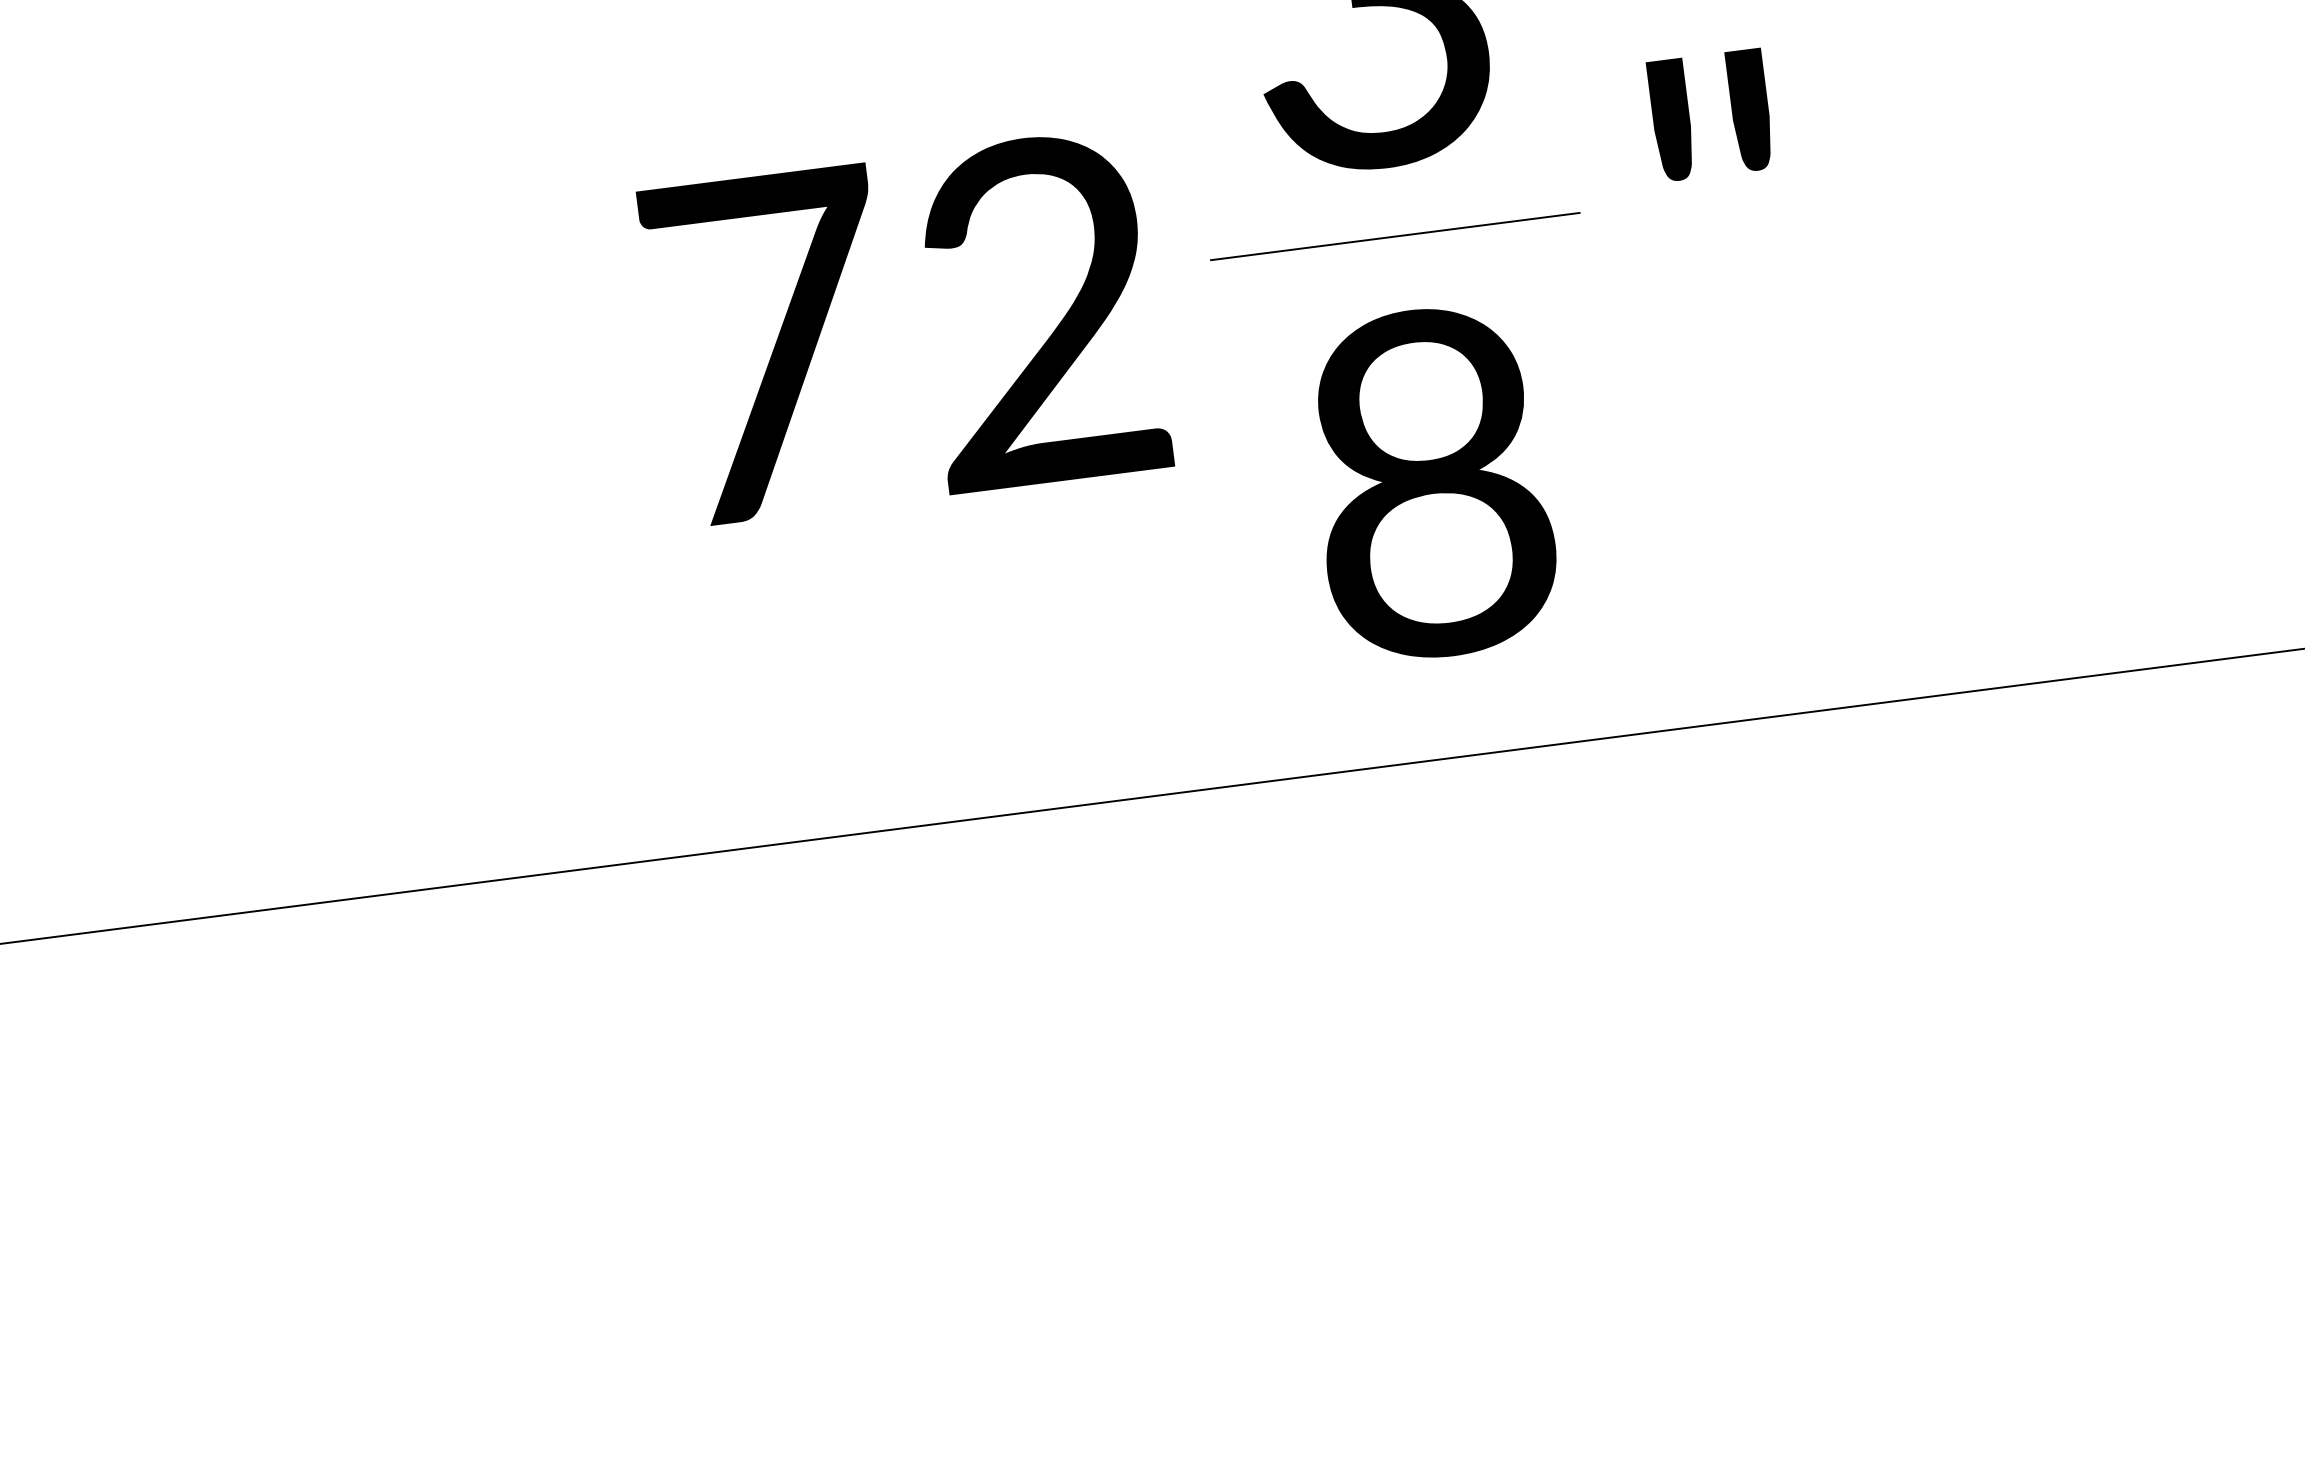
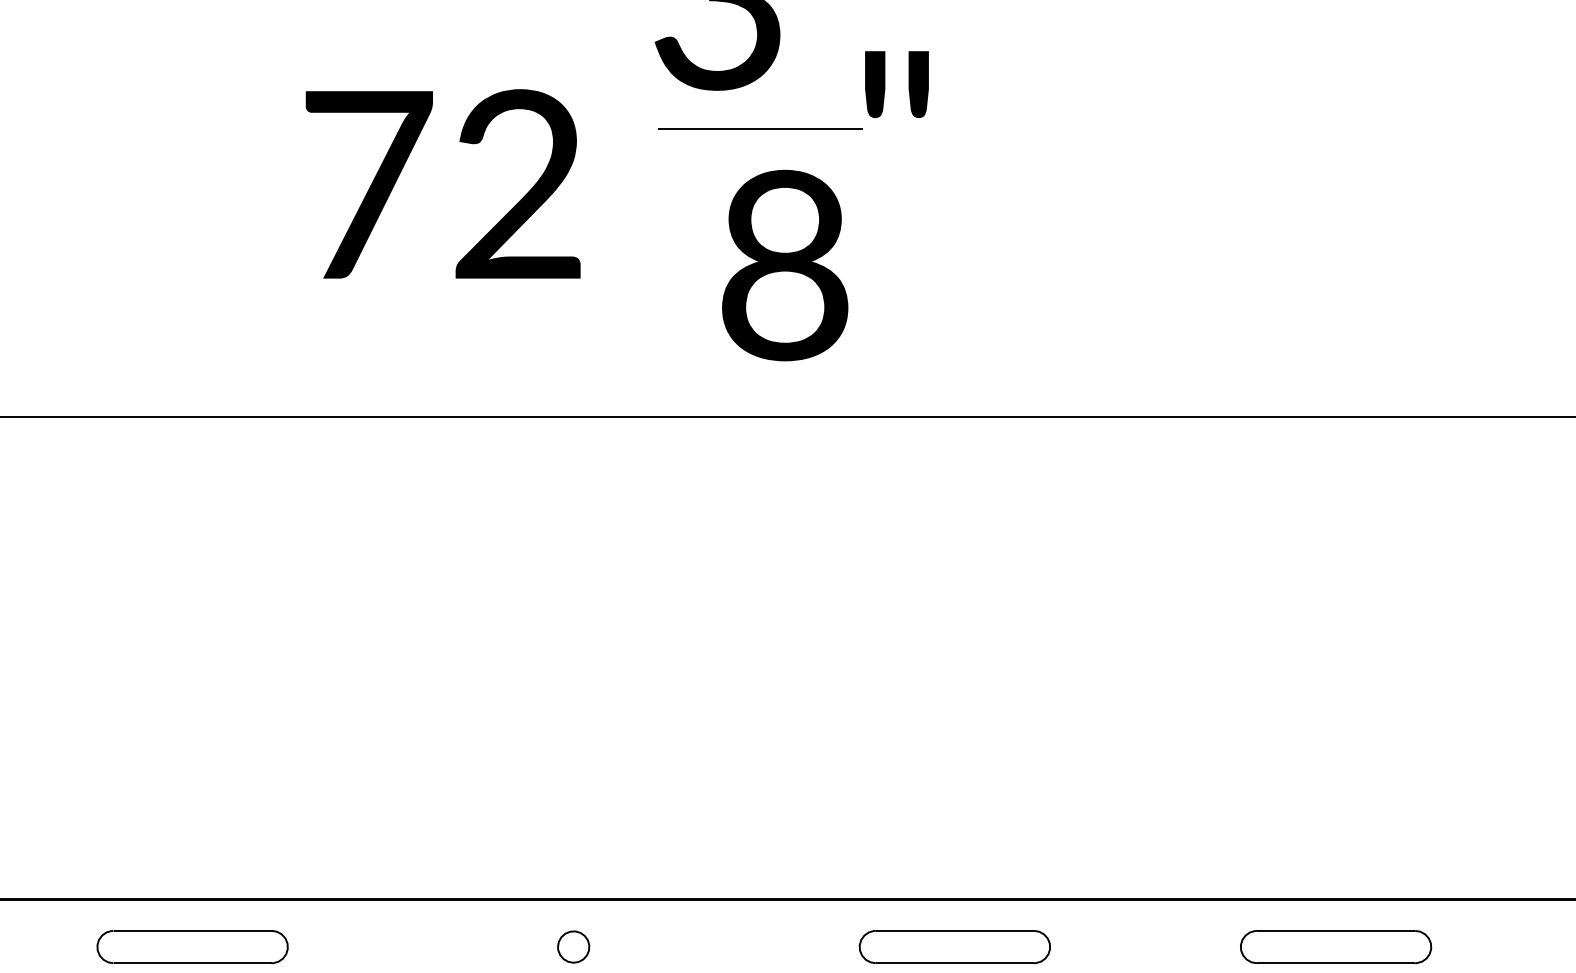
line: (1395, 236) -> (760, 128), moved
text: (903, 326) -> (442, 183), moved
text: (1432, 482) -> (785, 265), moved

